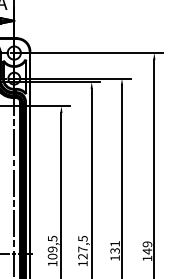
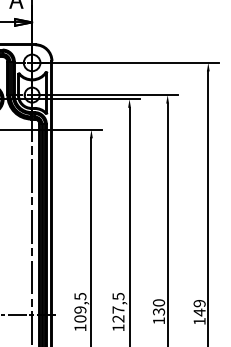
text: (114, 243) -> (158, 302), 131 -> 130

